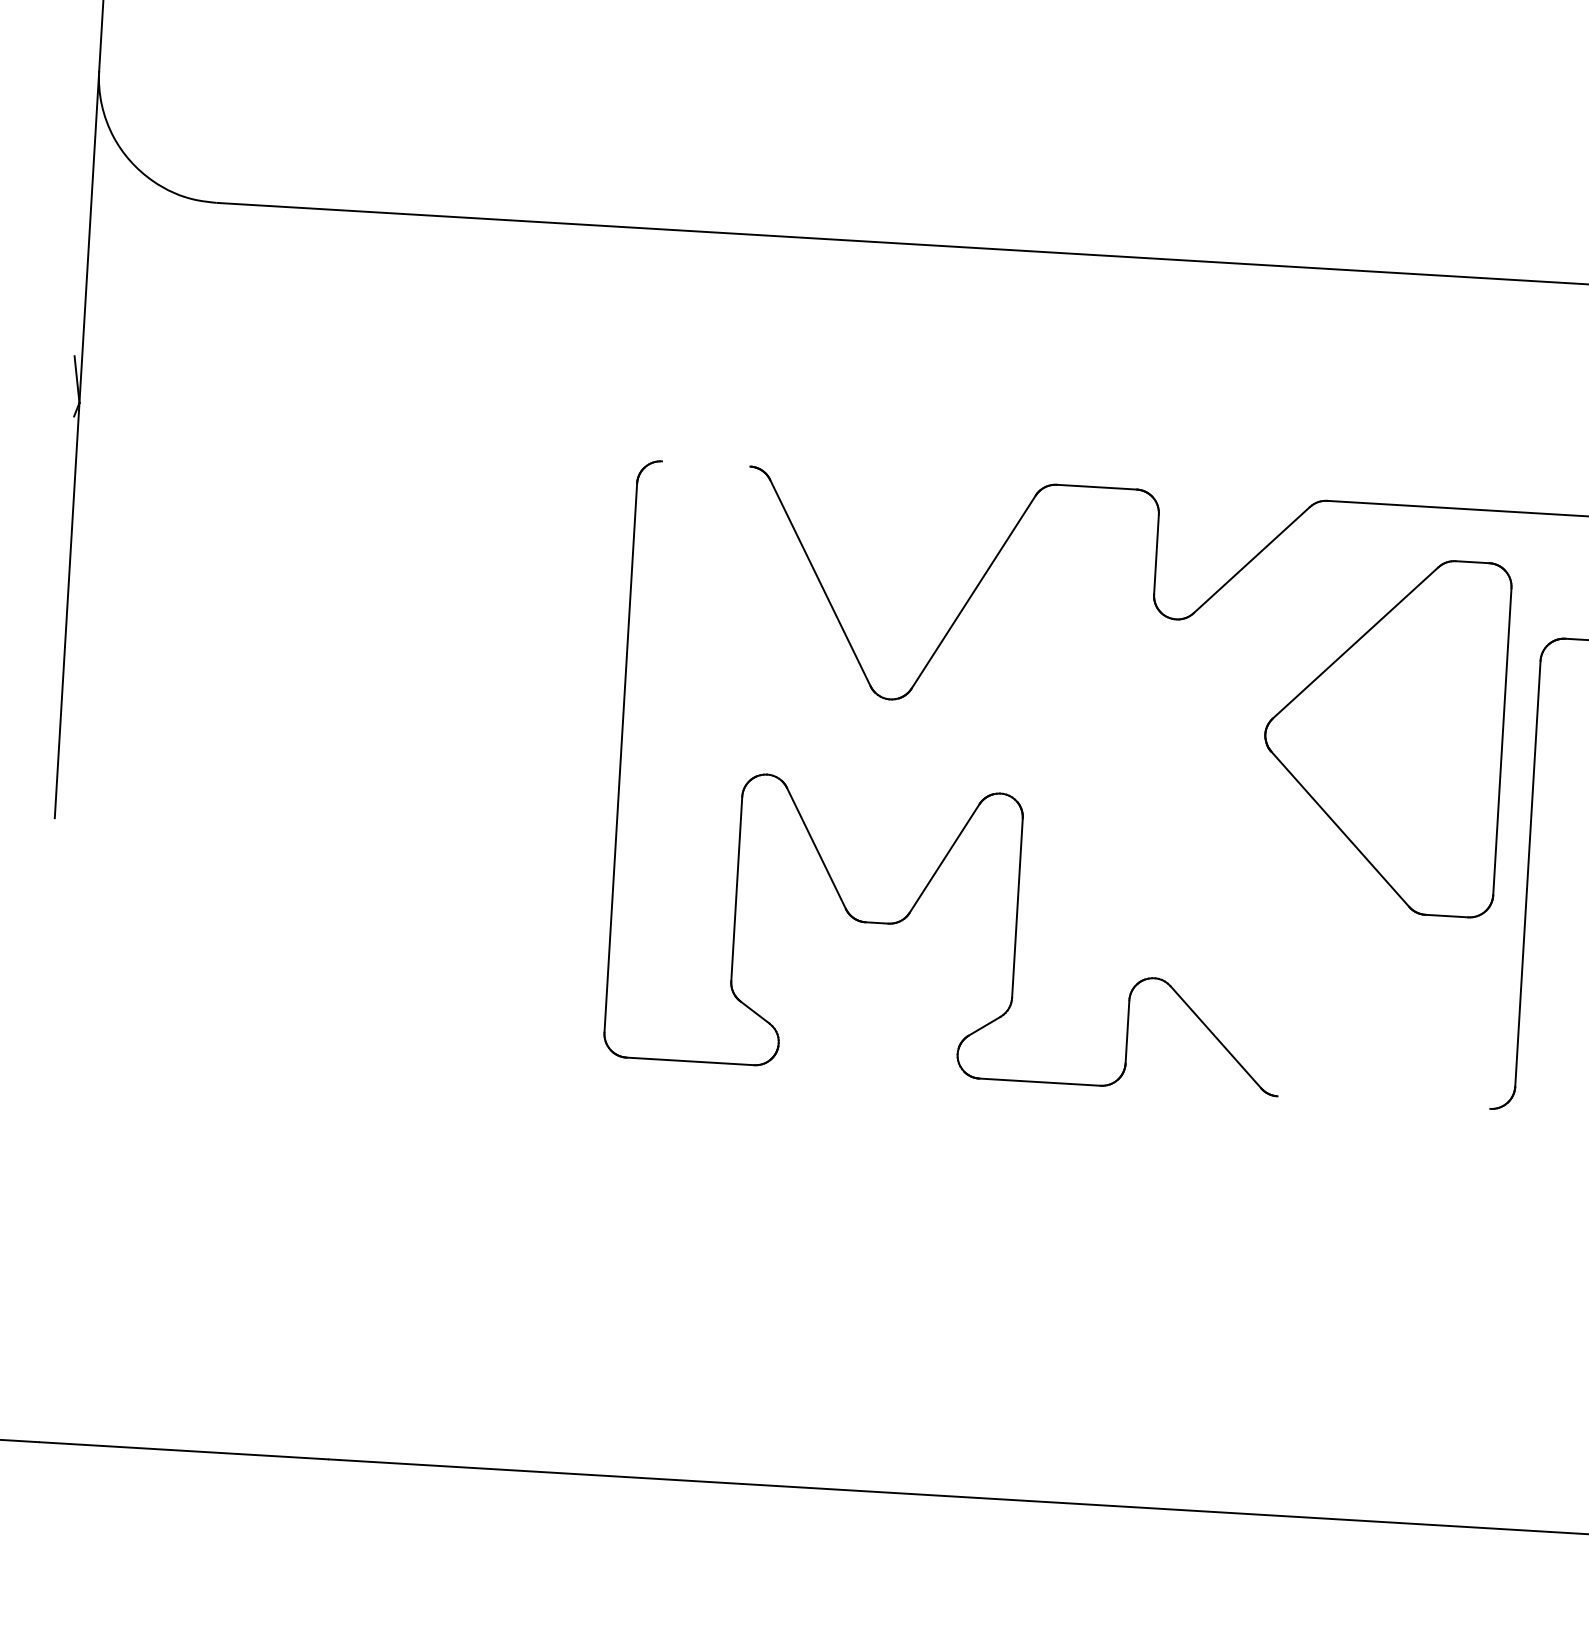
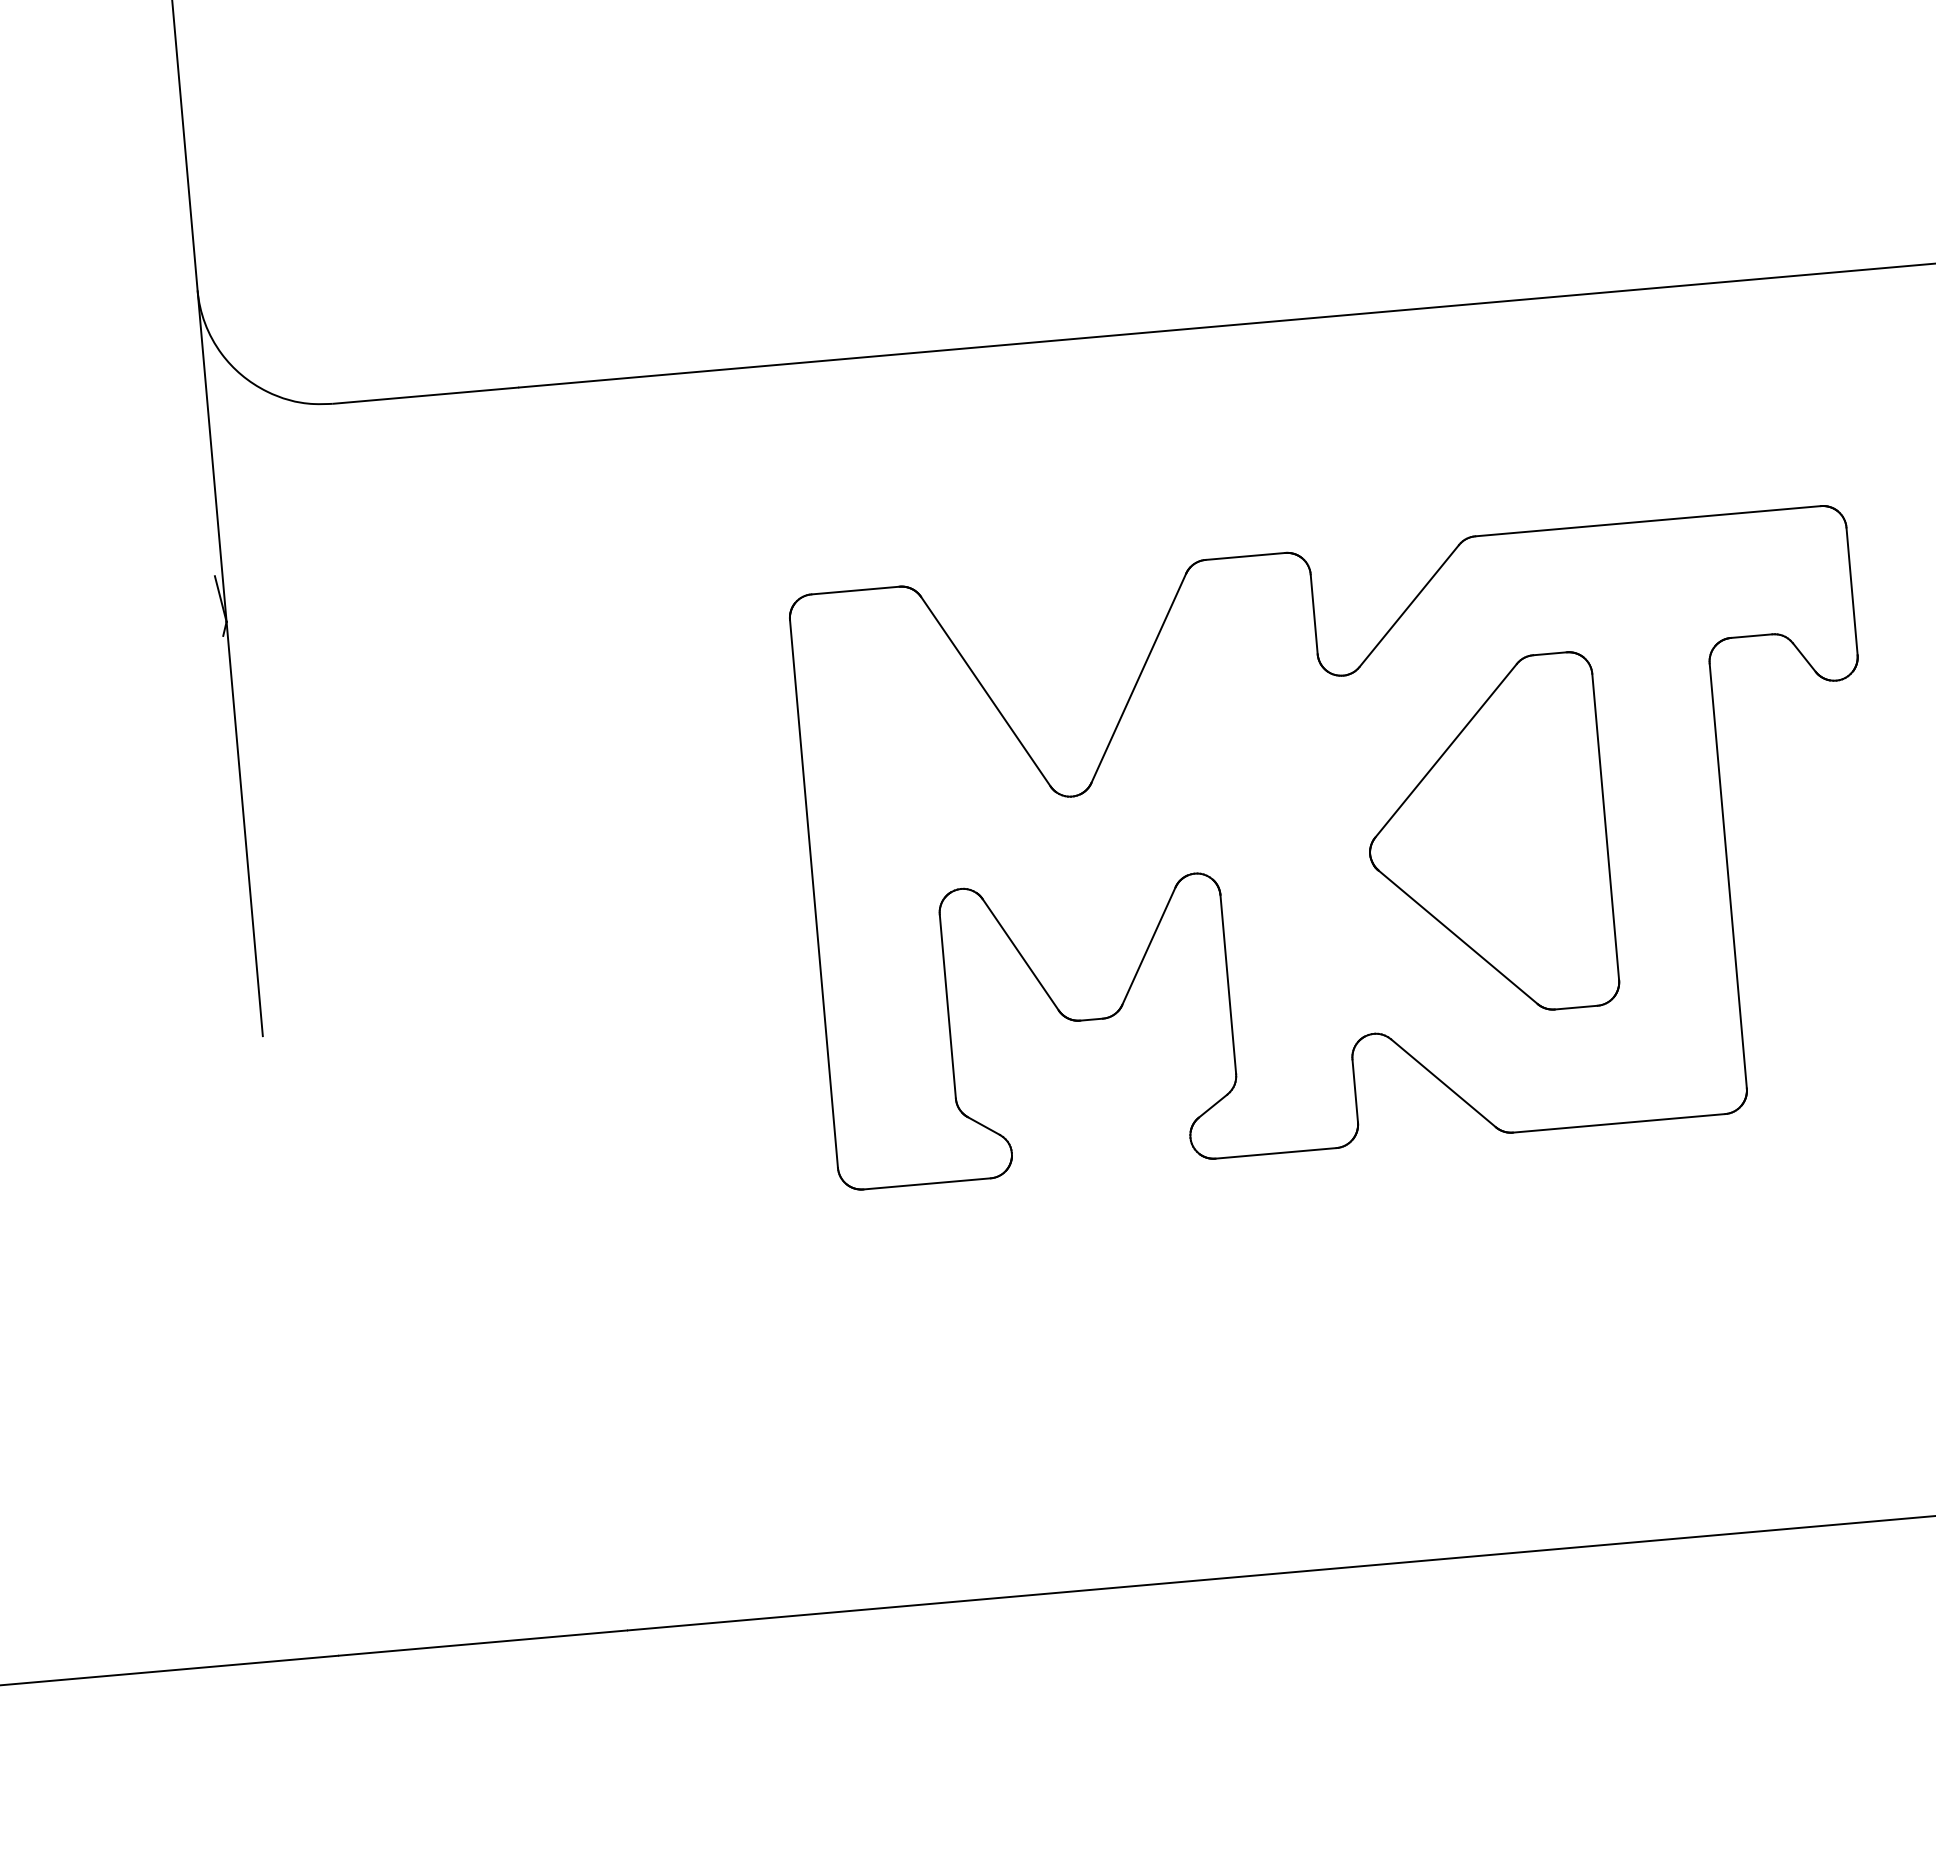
line: (706, 463) -> (855, 590), added
part: (1391, 728) -> (1494, 830), moved
line: (1384, 1102) -> (1619, 1123), added

